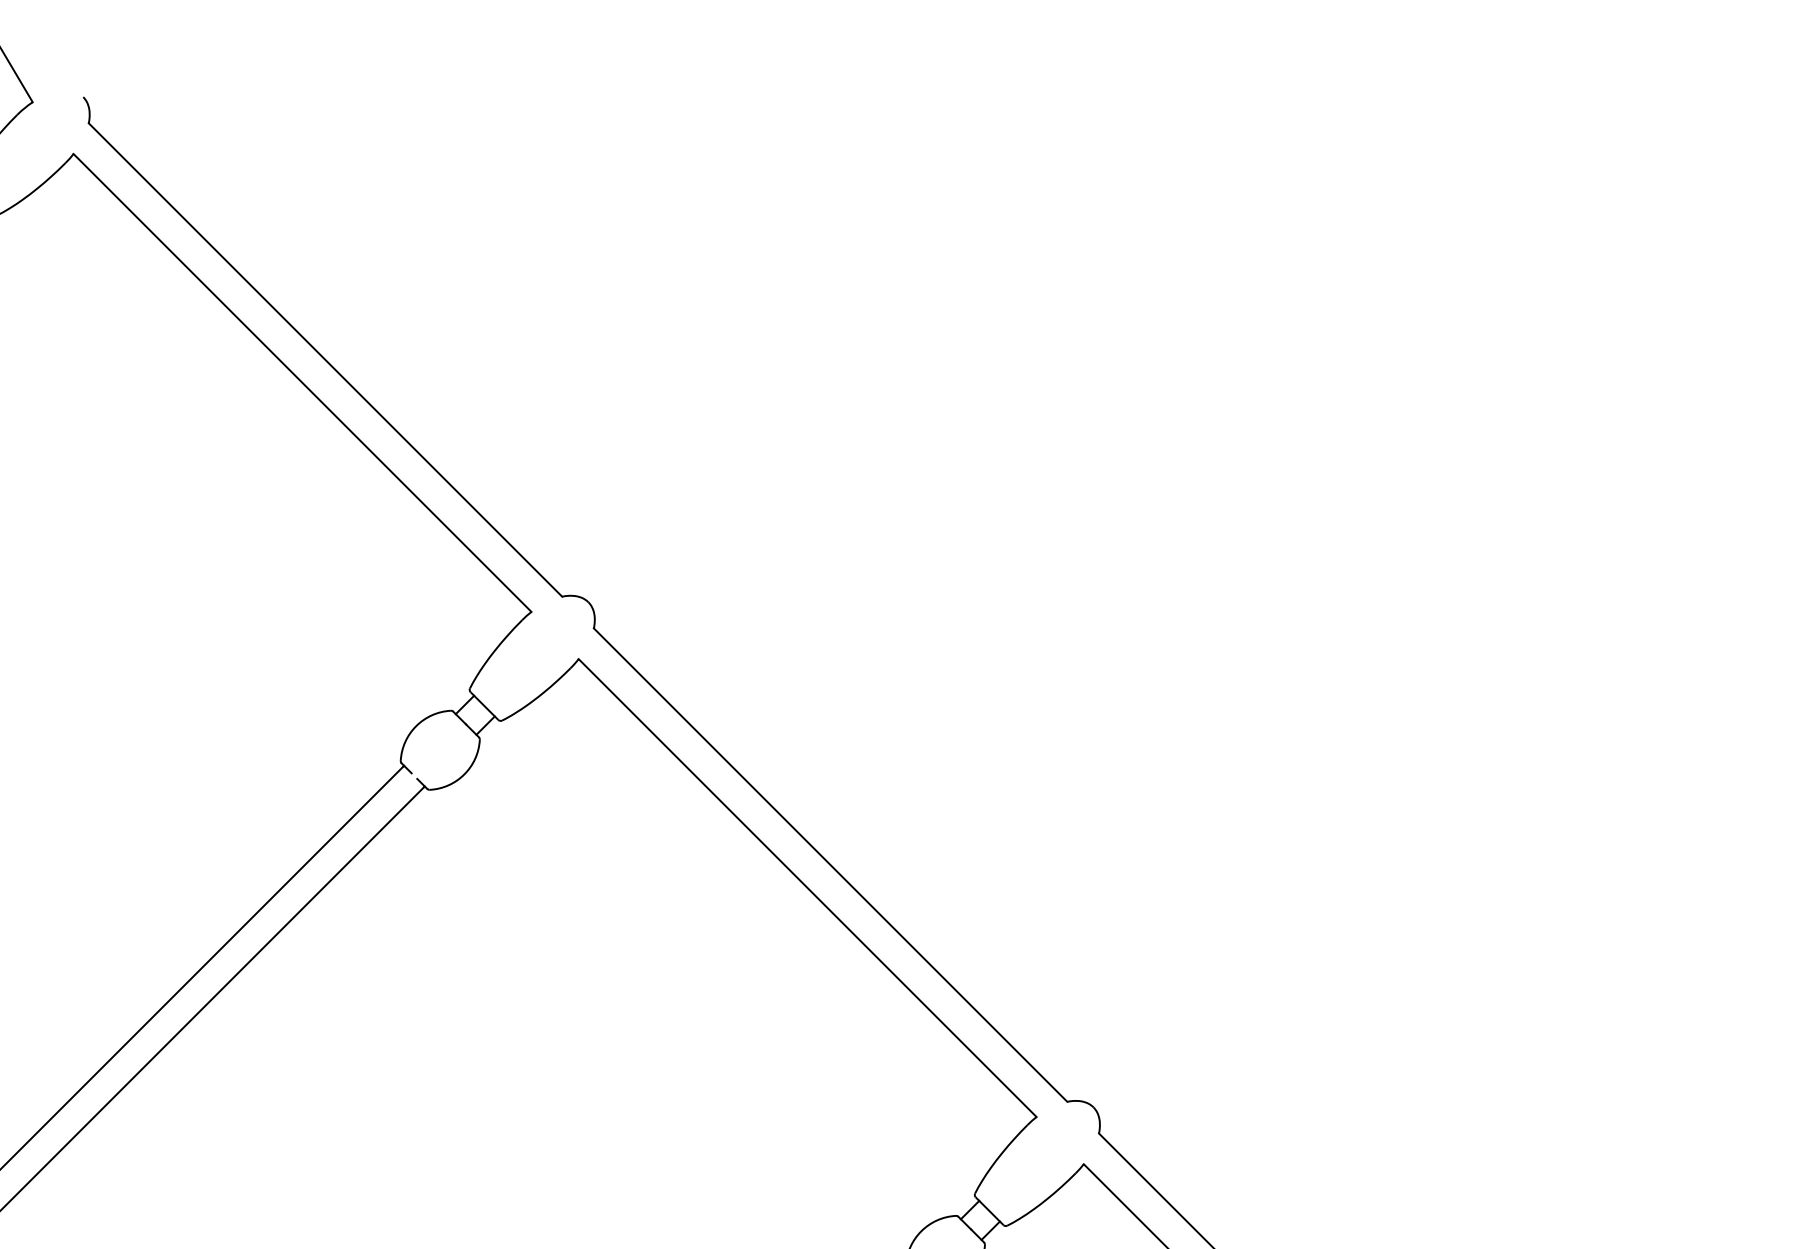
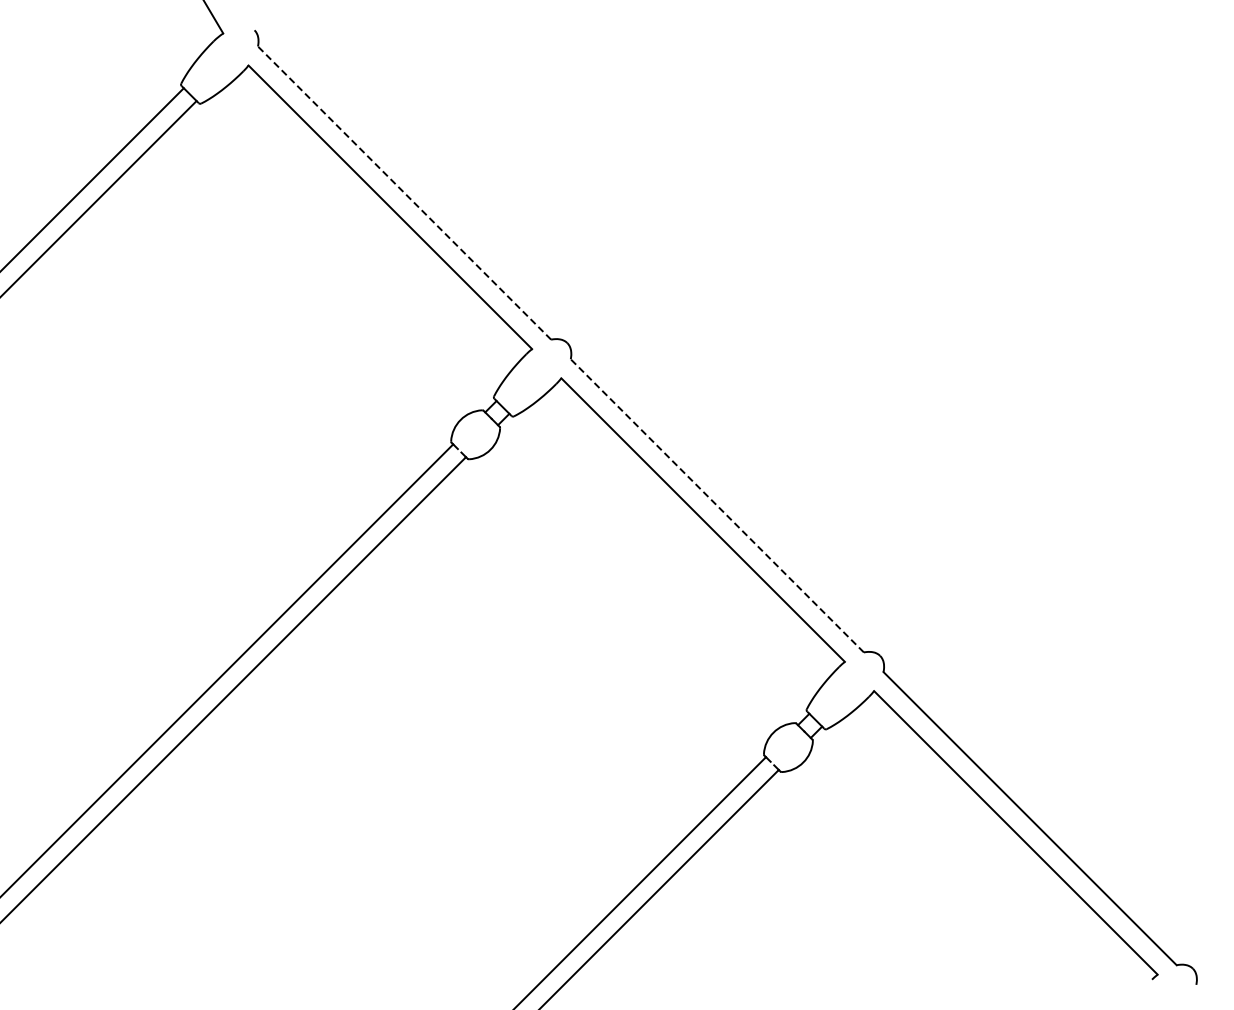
line: (325, 359) -> (404, 192), solid -> dashed
line: (829, 864) -> (716, 505), solid -> dashed

